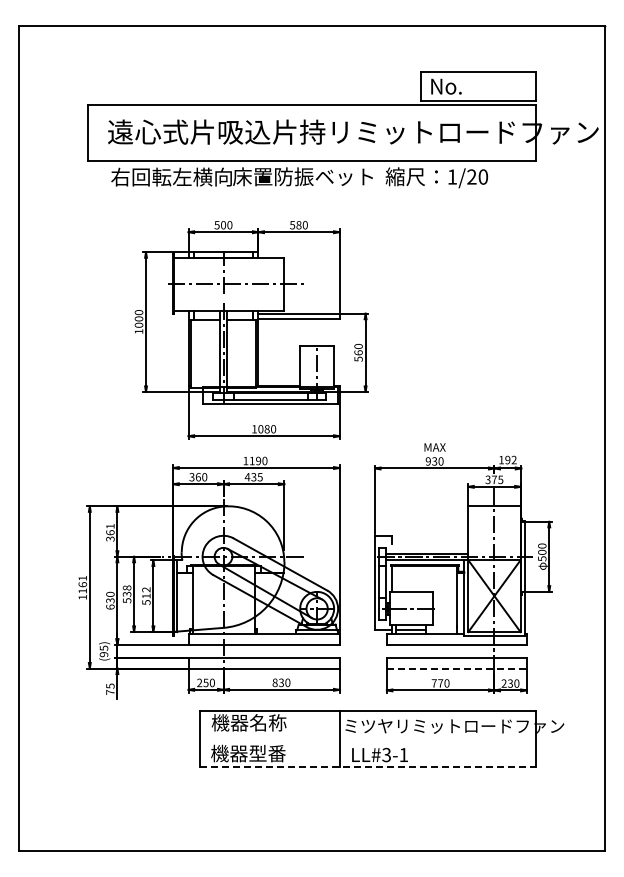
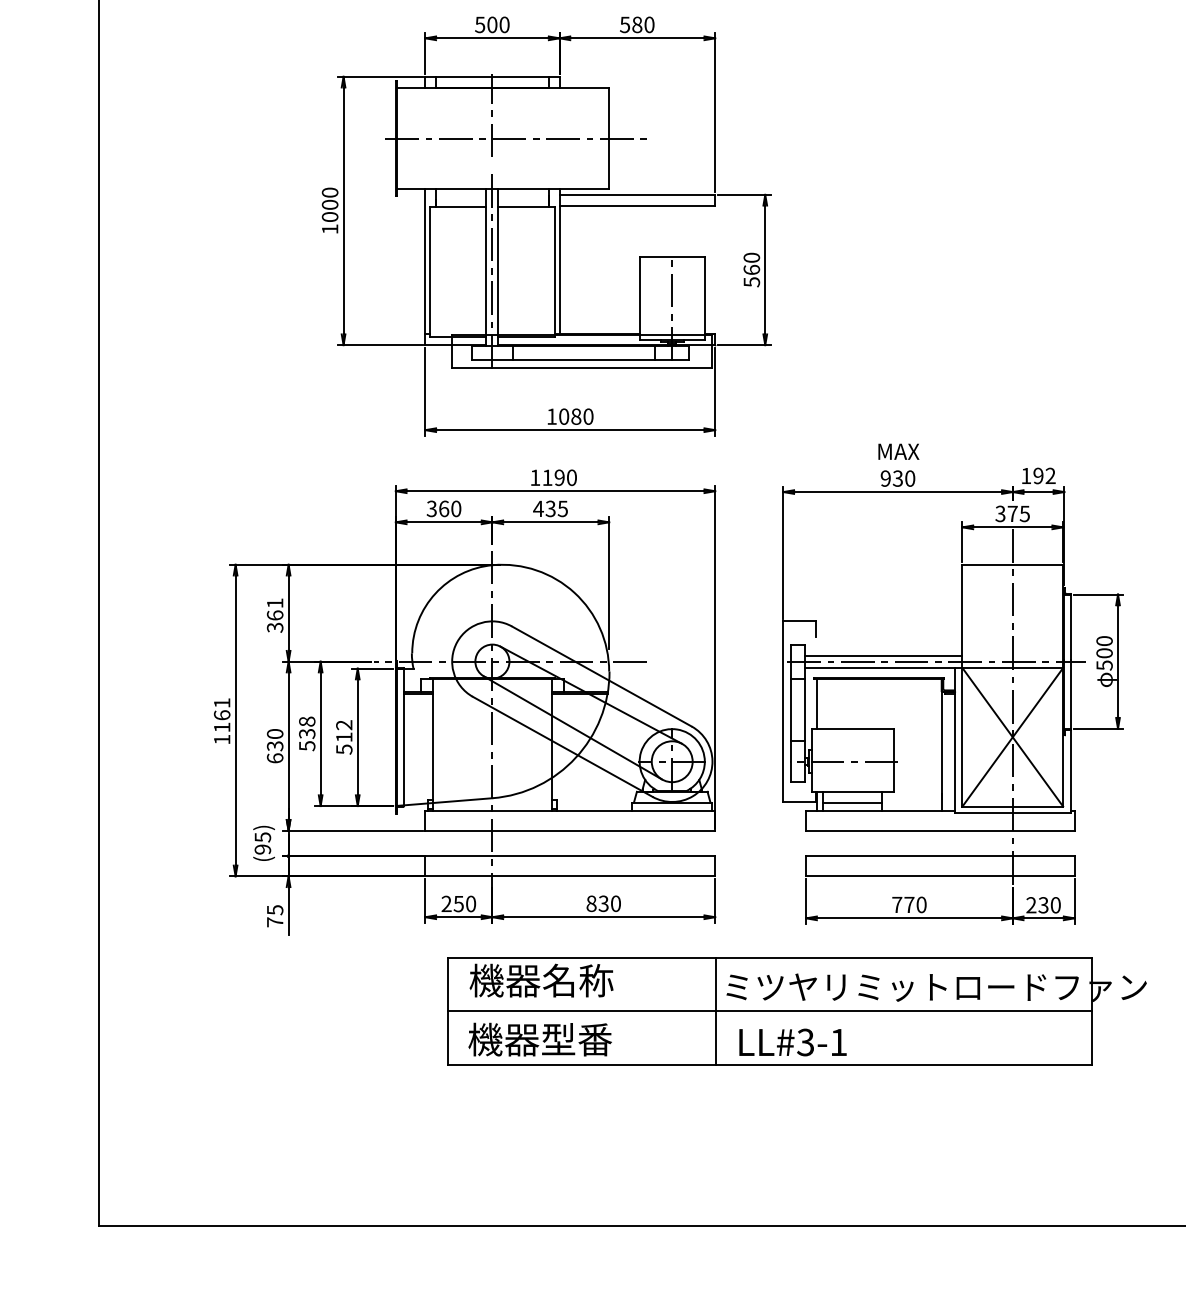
line: (456, 668) -> (939, 876), dashed -> solid
line: (367, 738) -> (768, 1010), added
line: (367, 766) -> (768, 1064), dashed -> solid

